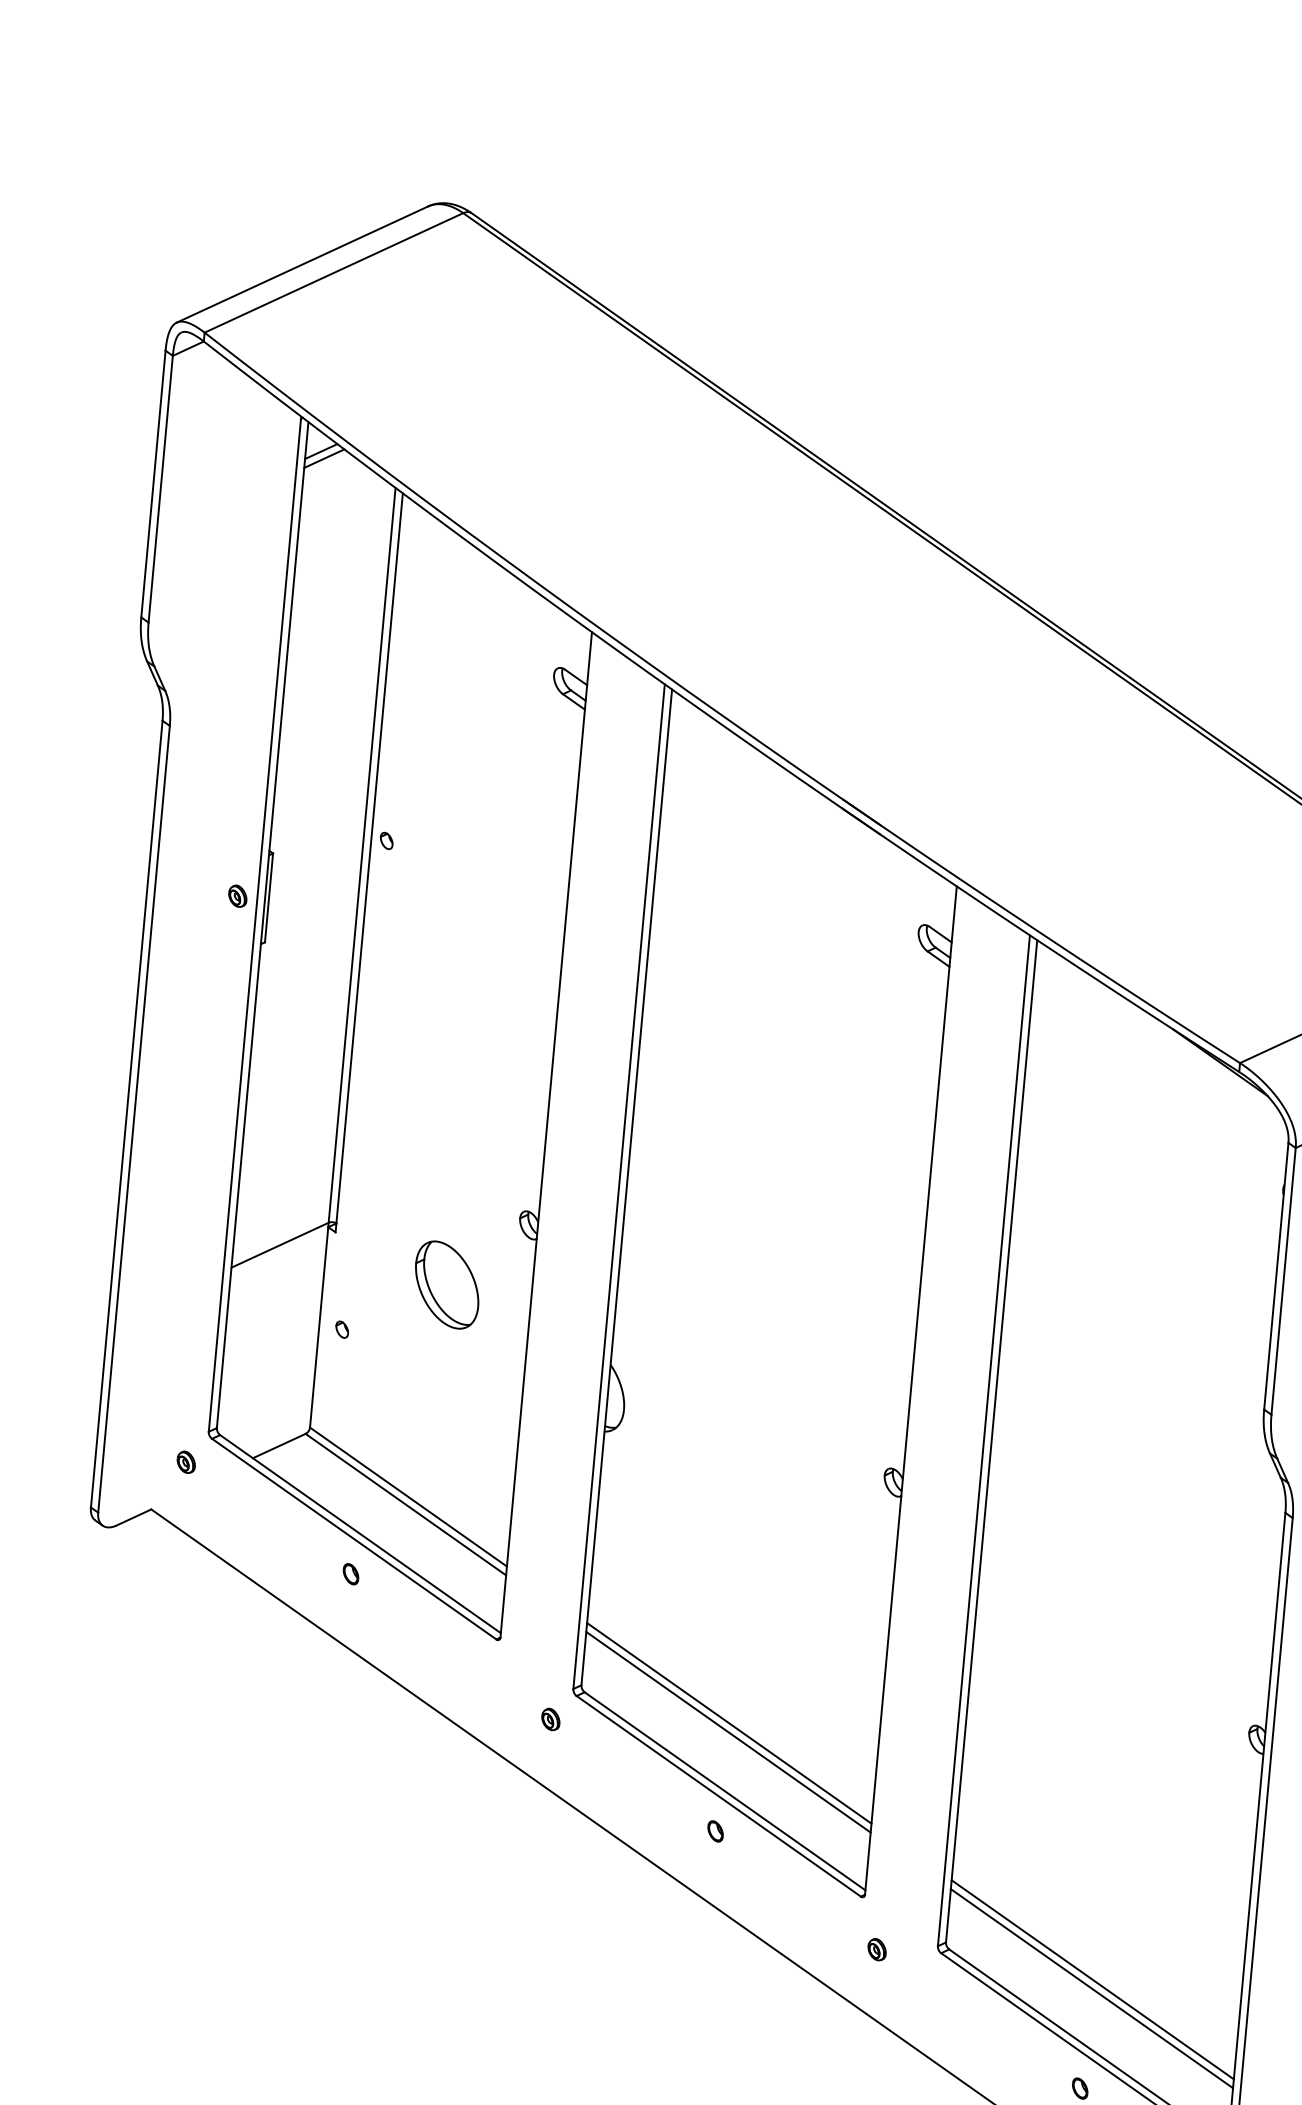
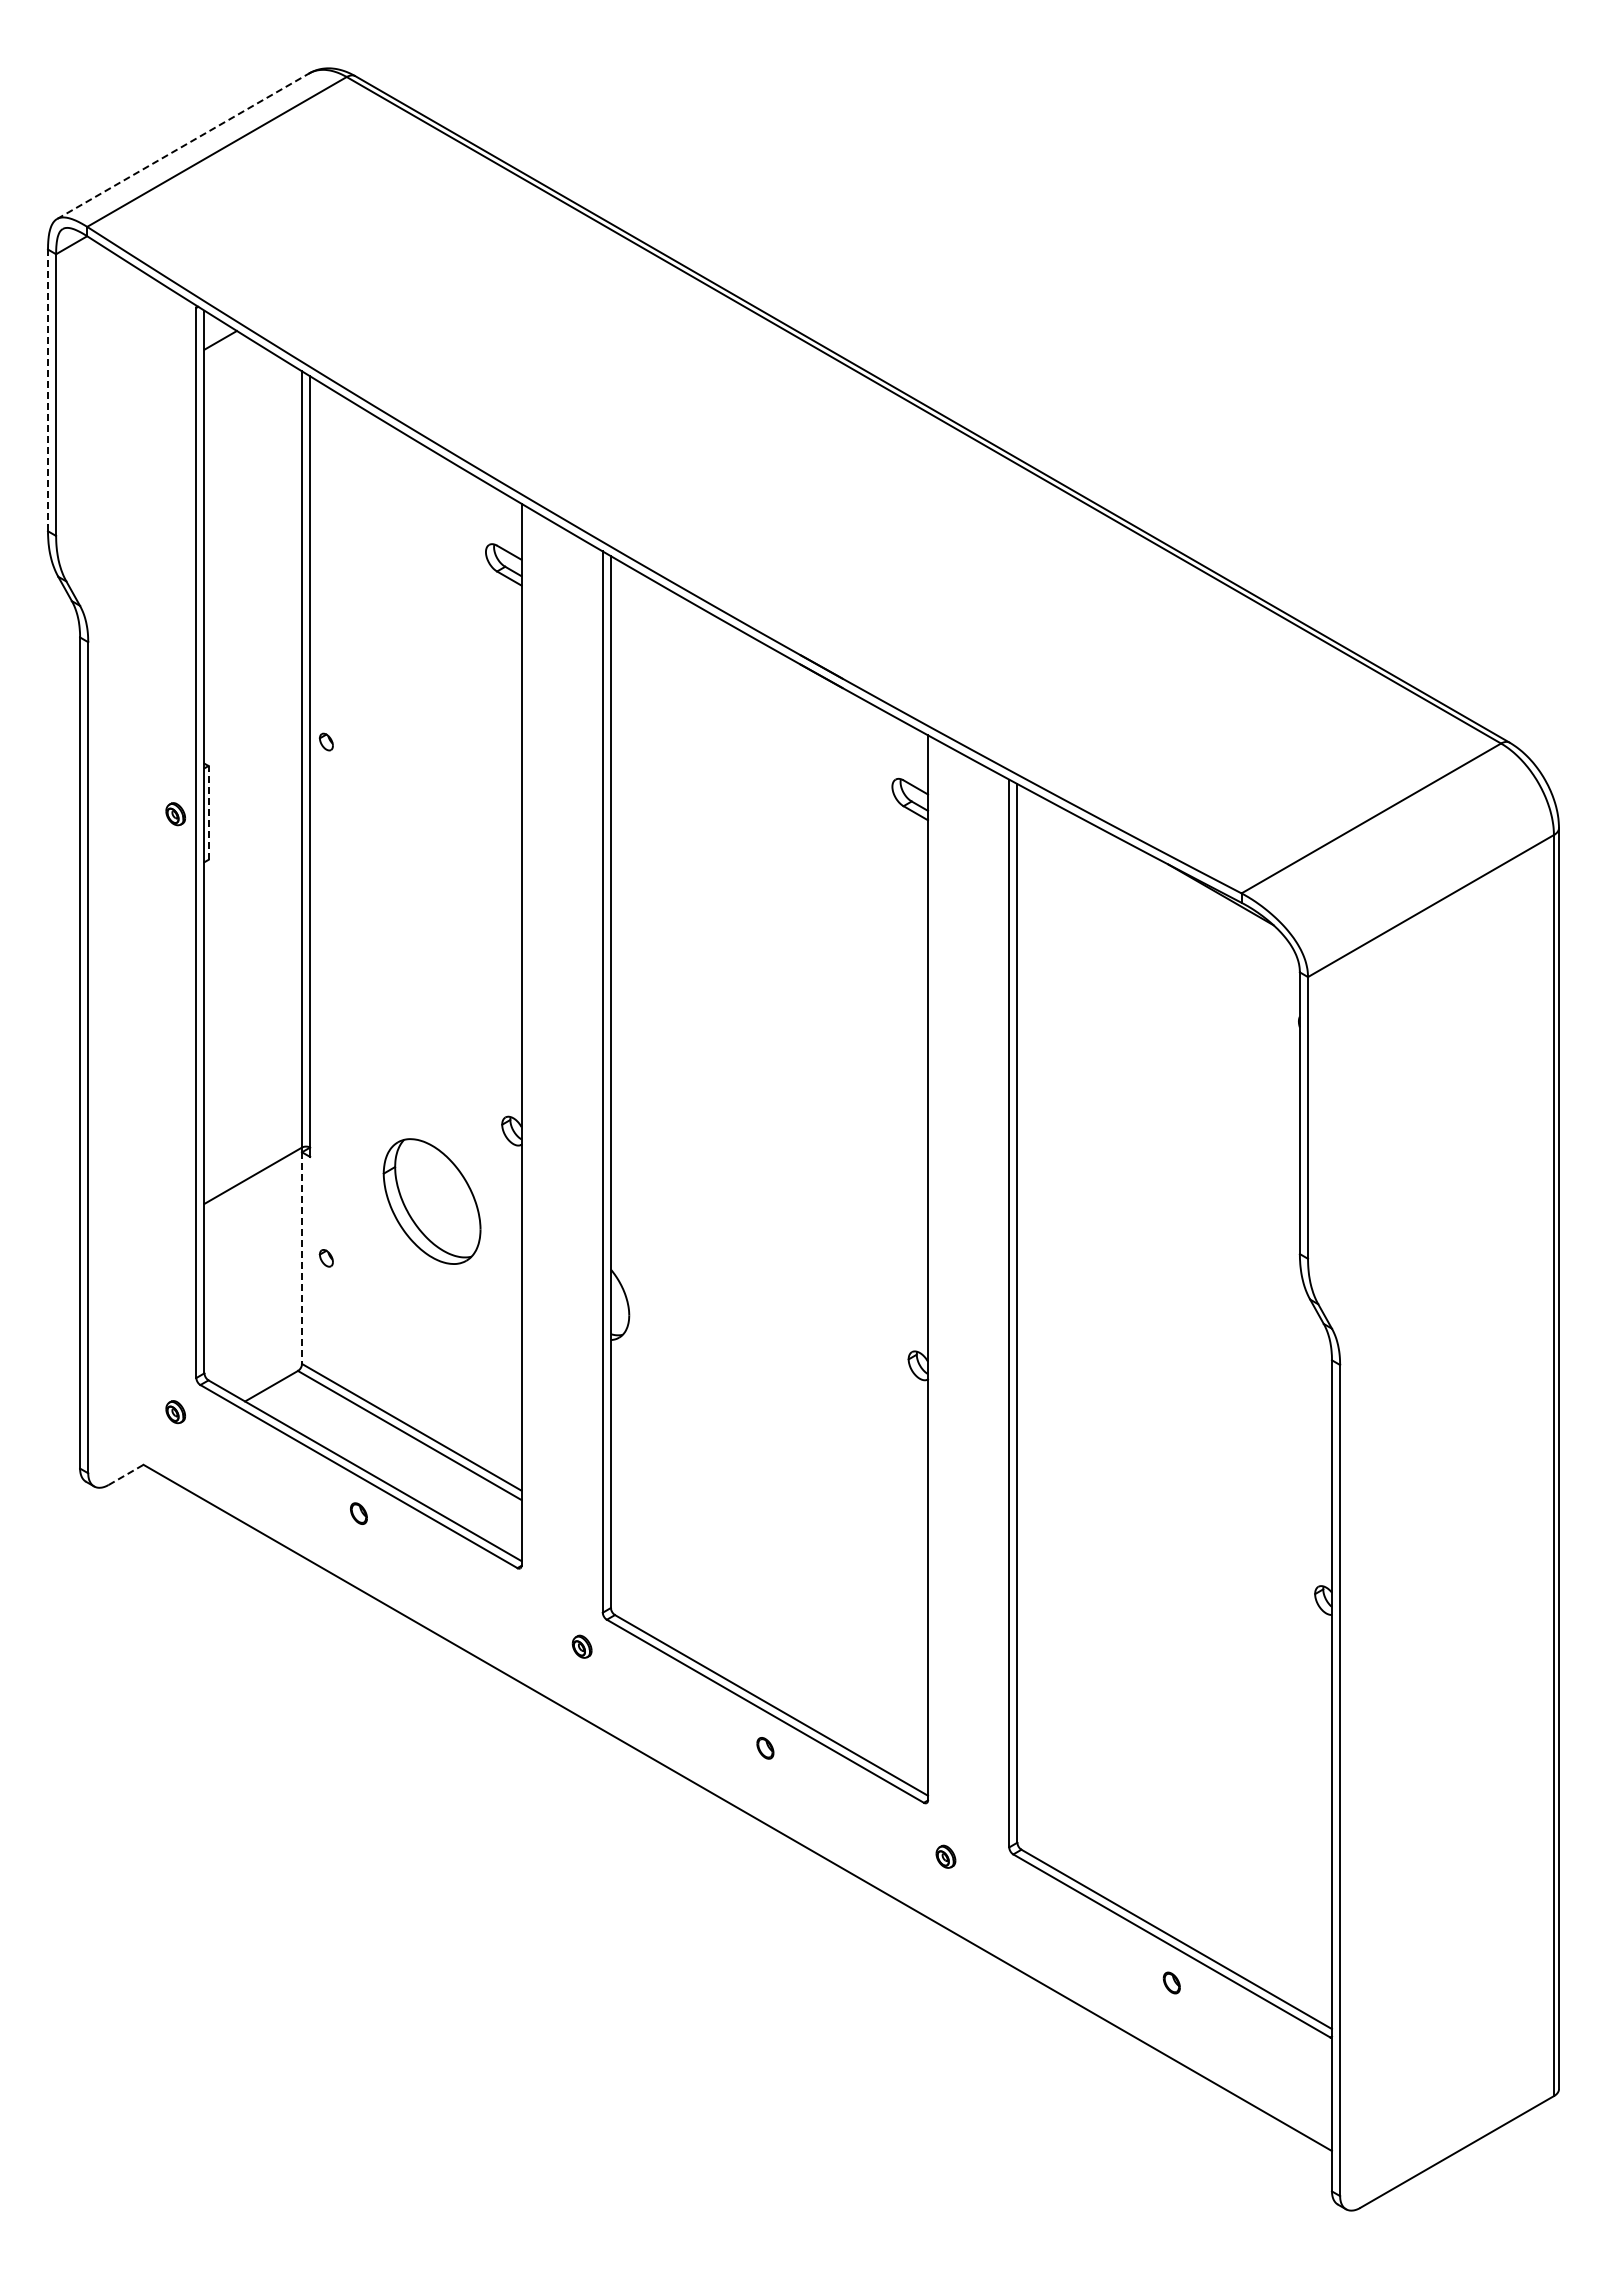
line: (302, 264) -> (183, 146), solid -> dashed
line: (324, 458) -> (224, 347), removed
line: (153, 484) -> (48, 390), solid -> dashed
line: (269, 897) -> (208, 812), solid -> dashed
part: (446, 1284) -> (431, 1201), size x1.4
line: (319, 1327) -> (302, 1258), solid -> dashed
line: (134, 1517) -> (126, 1474), solid -> dashed
line: (729, 1723) -> (769, 1633), removed
line: (728, 1731) -> (769, 1642), removed
line: (1092, 1979) -> (1174, 1867), removed
line: (1091, 1988) -> (1174, 1877), removed

